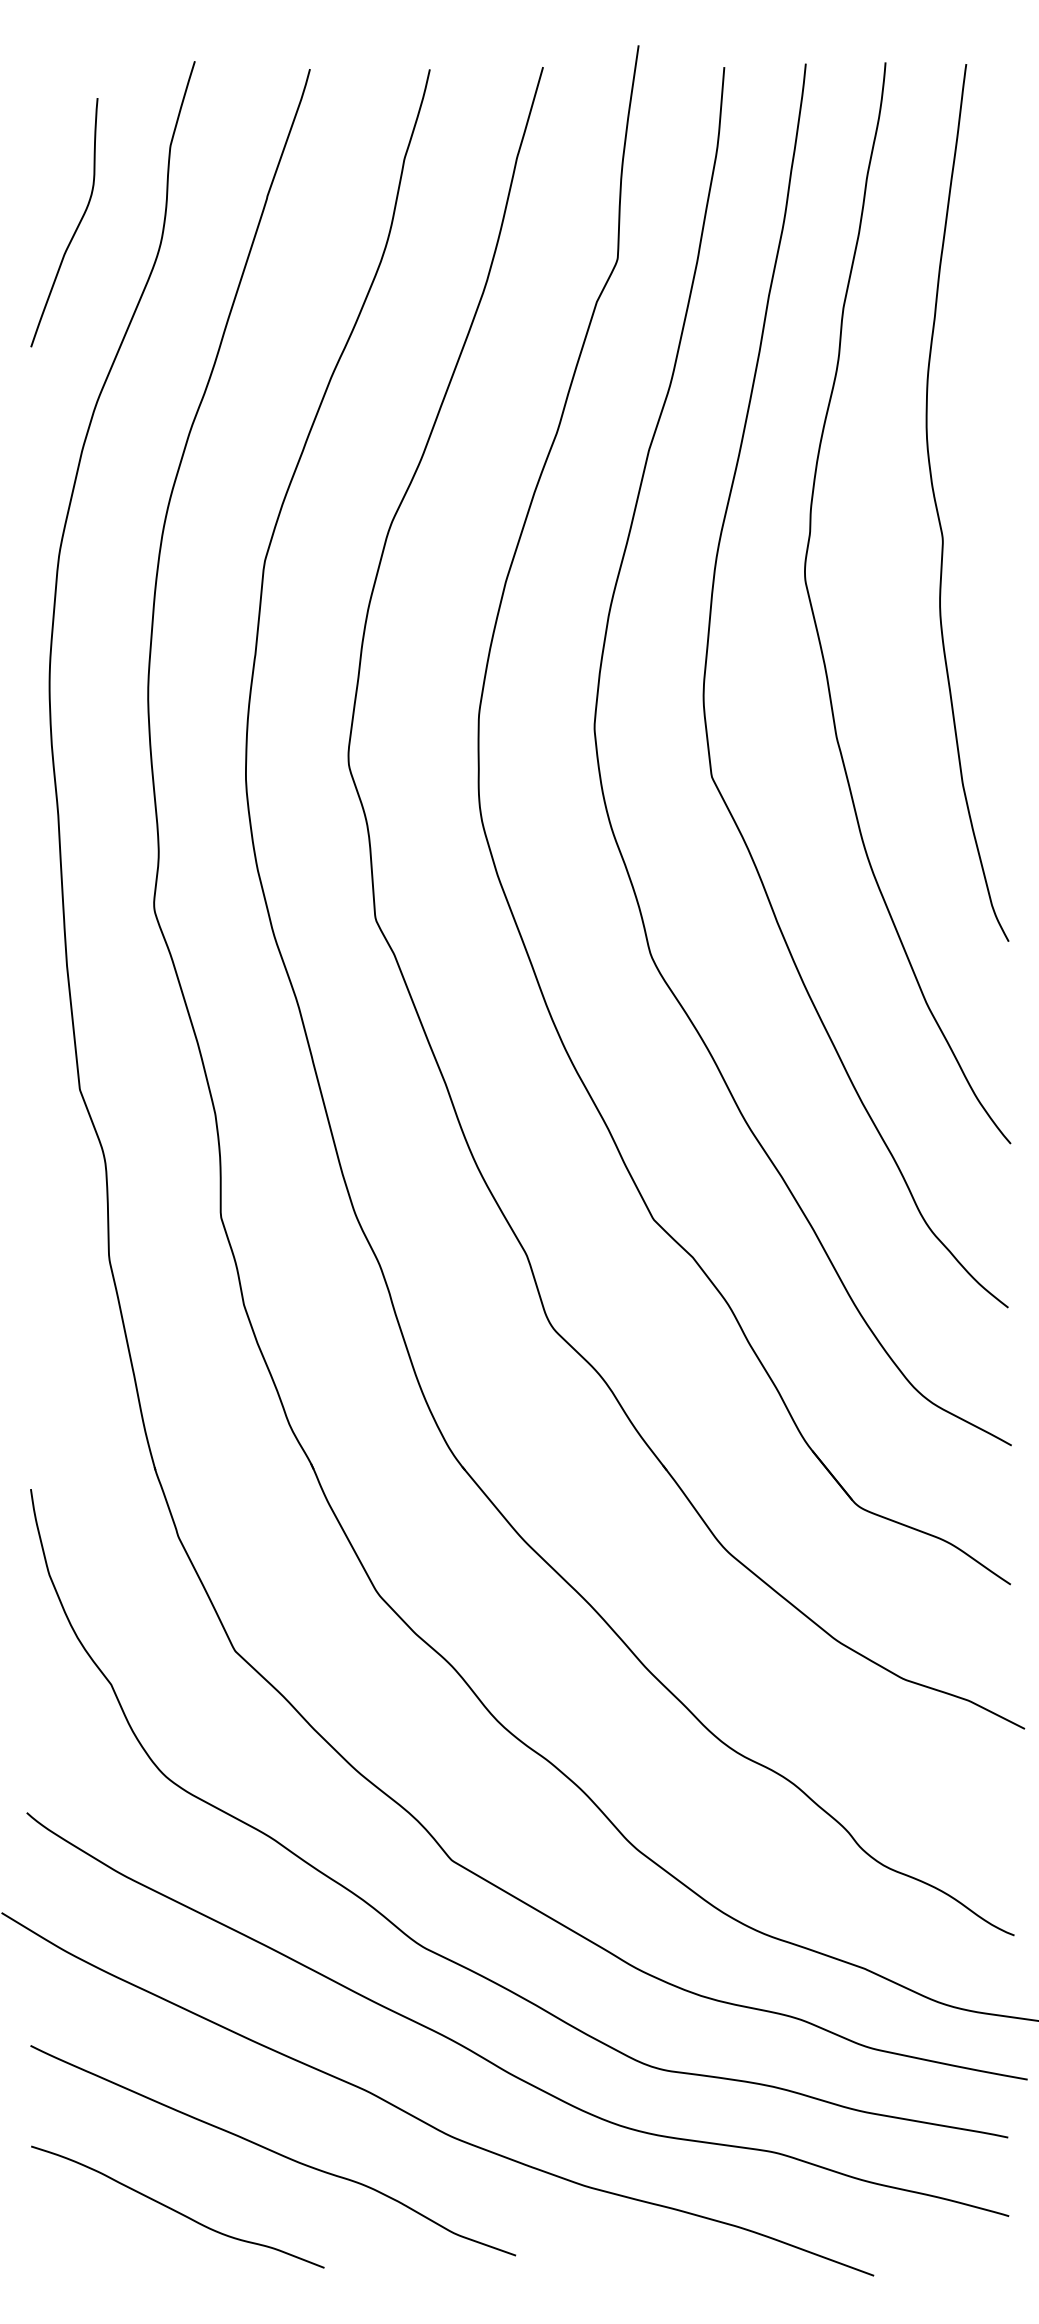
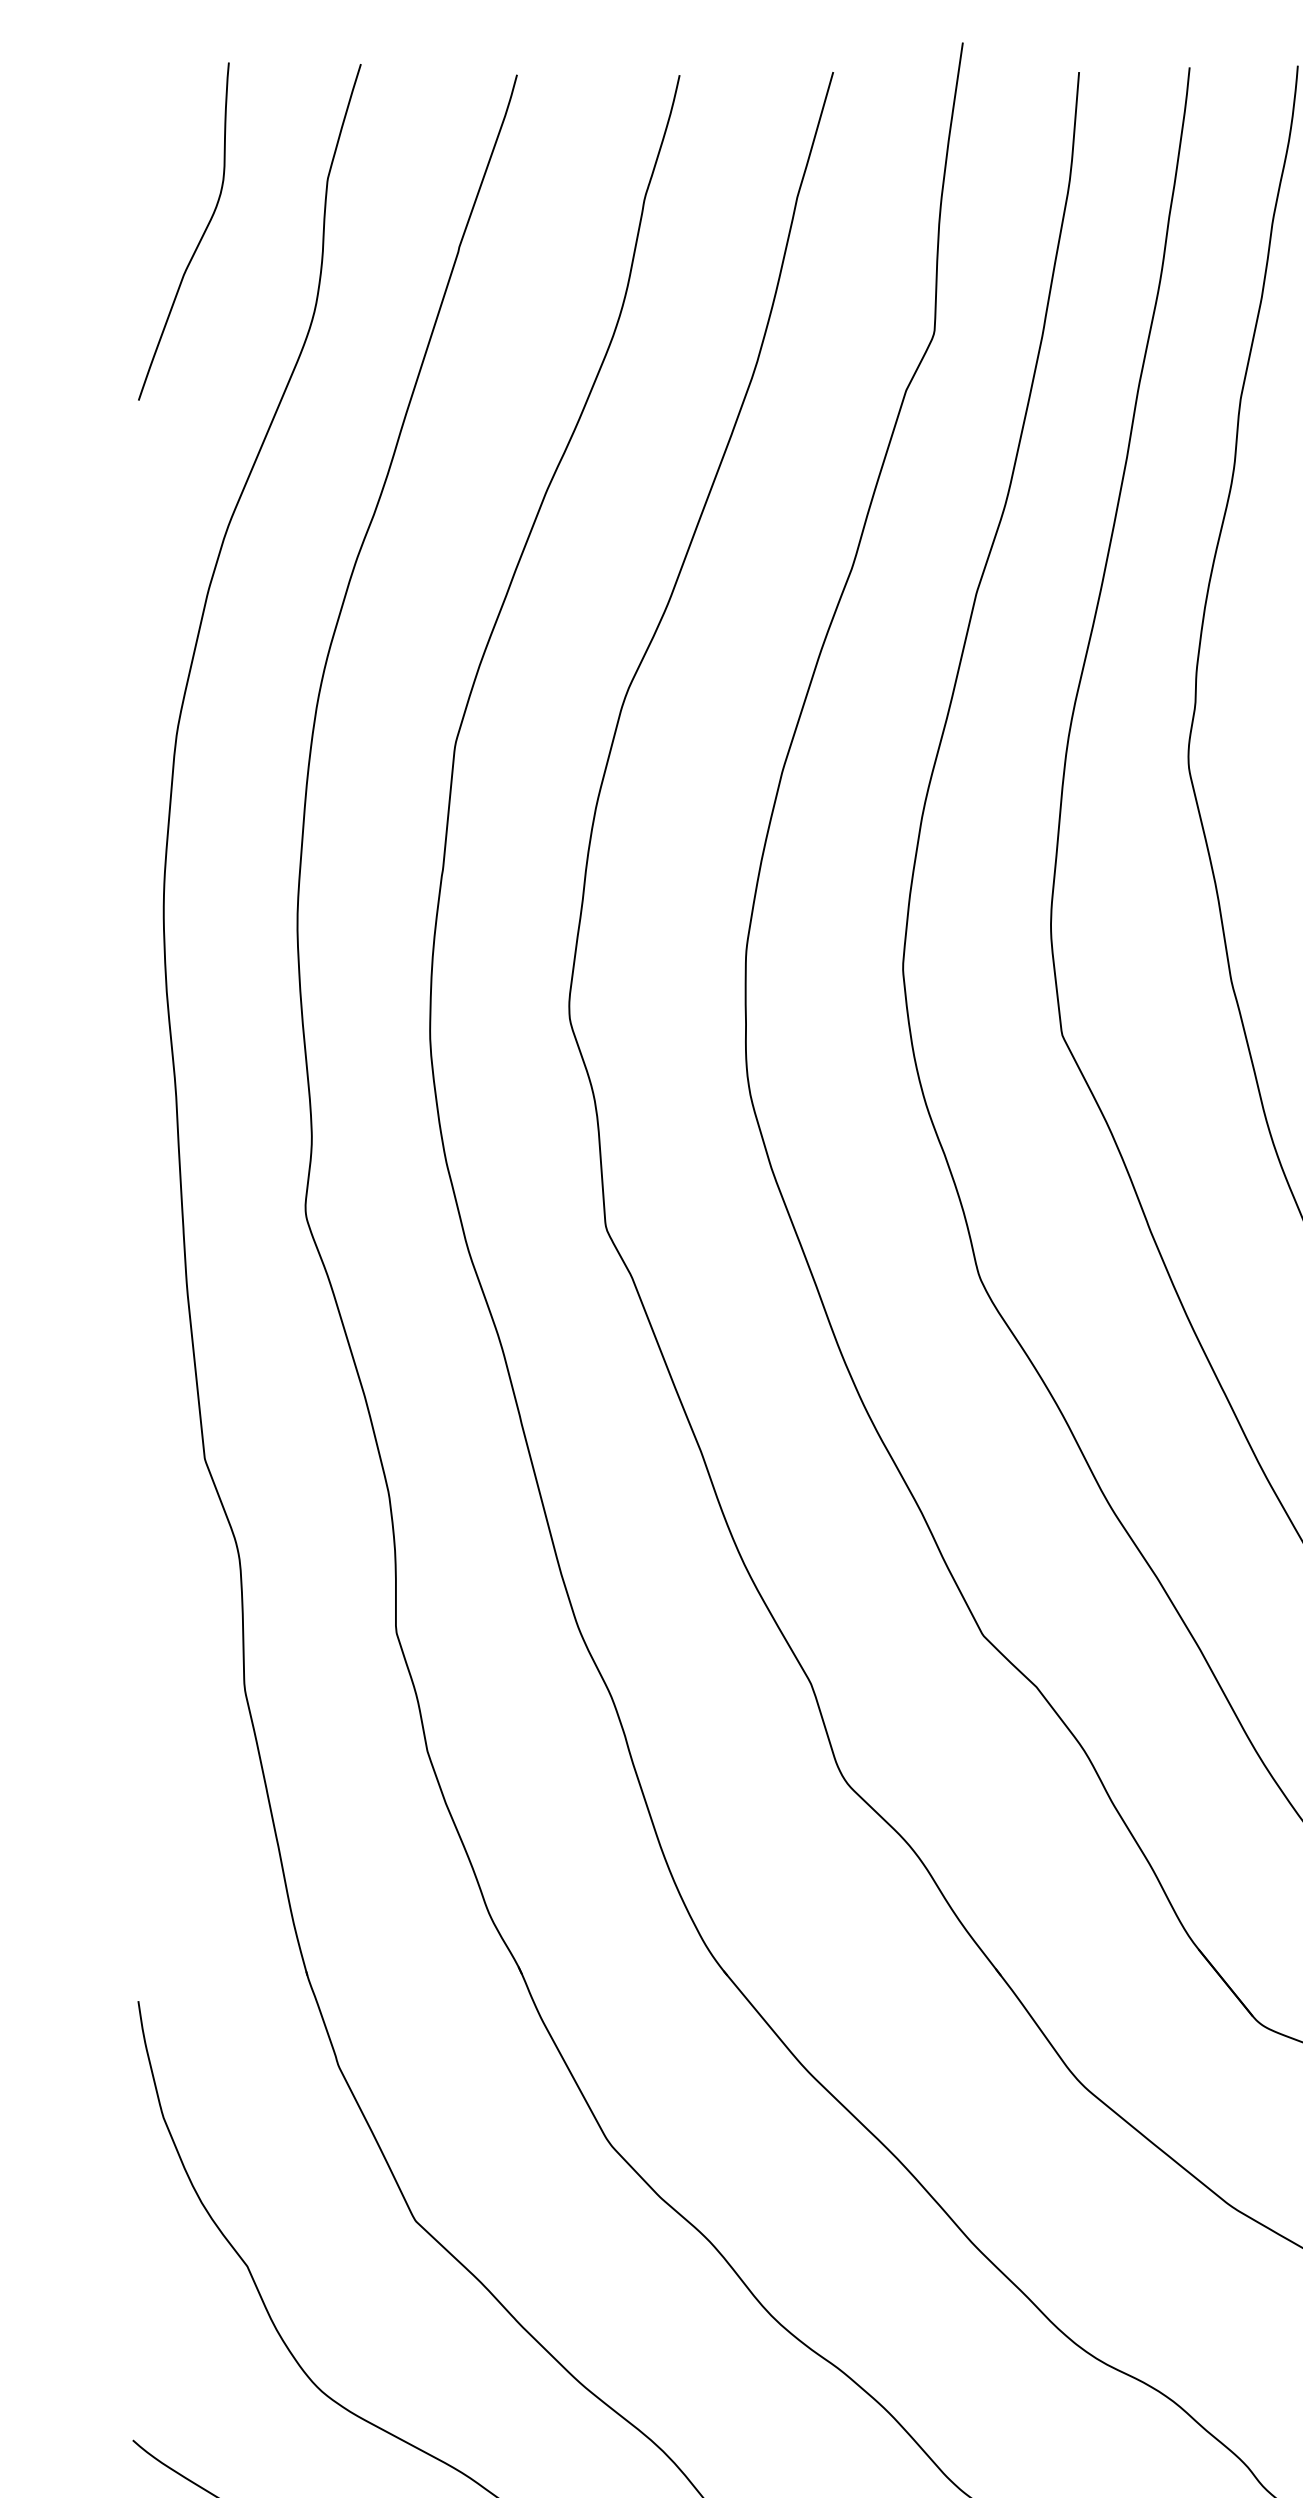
curve: (76, 227) -> (200, 238), moved

